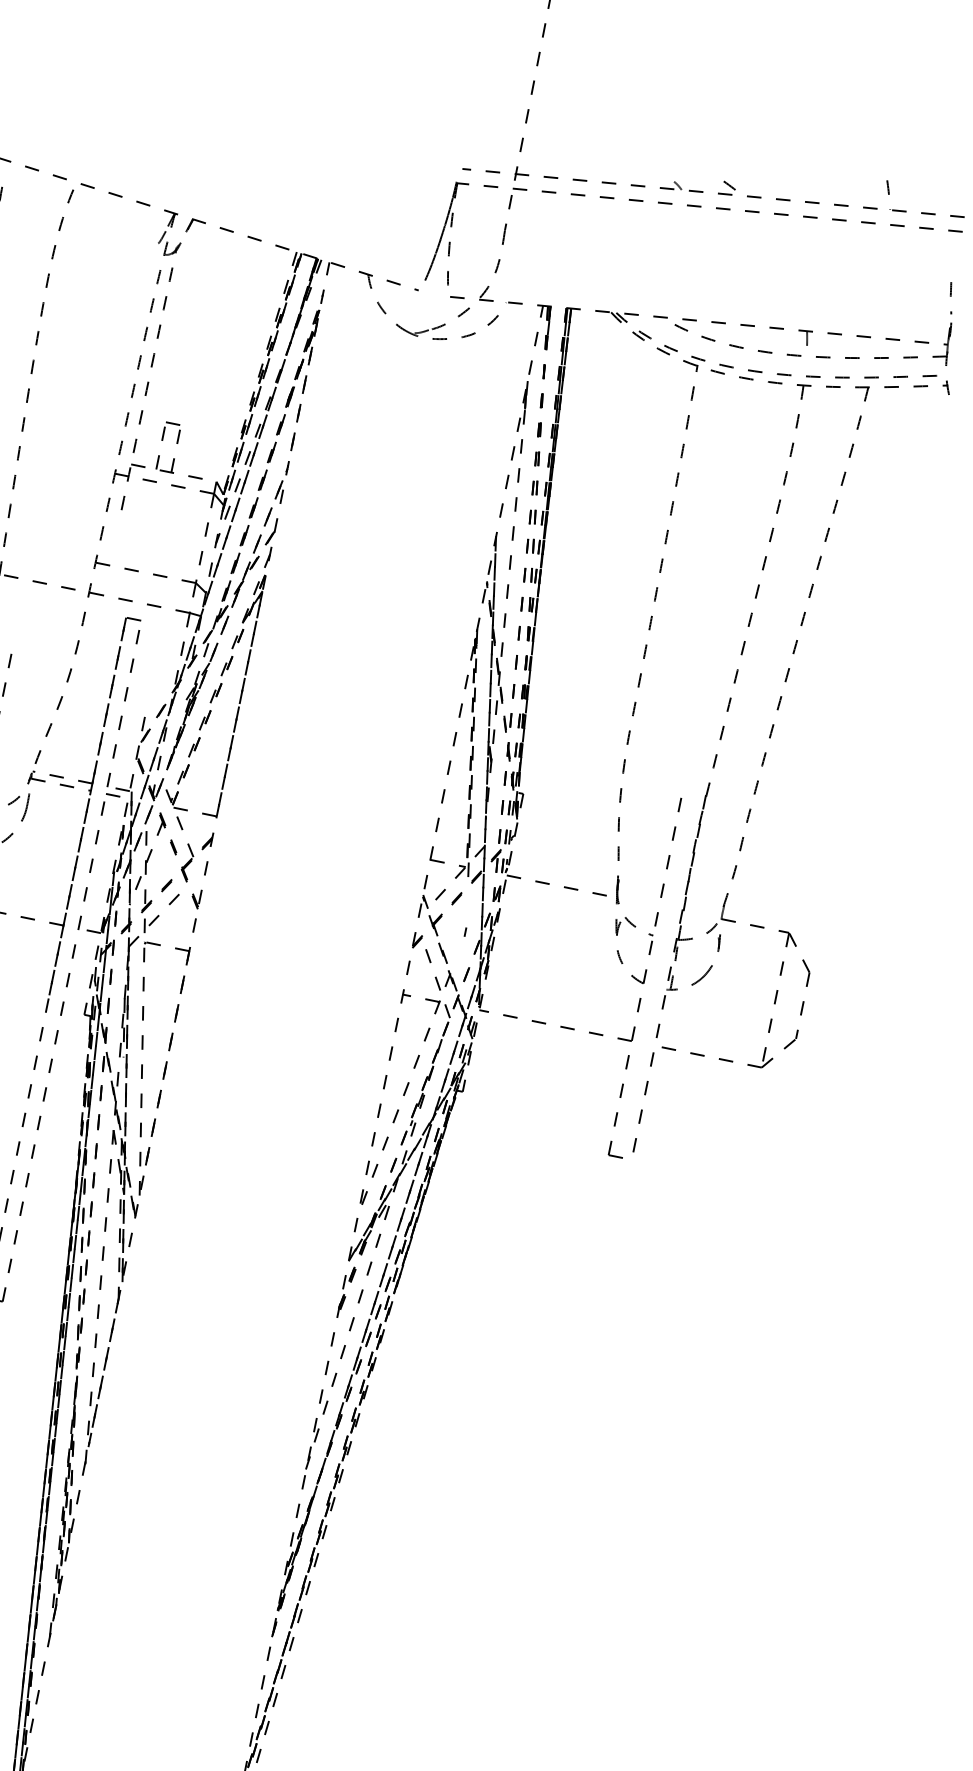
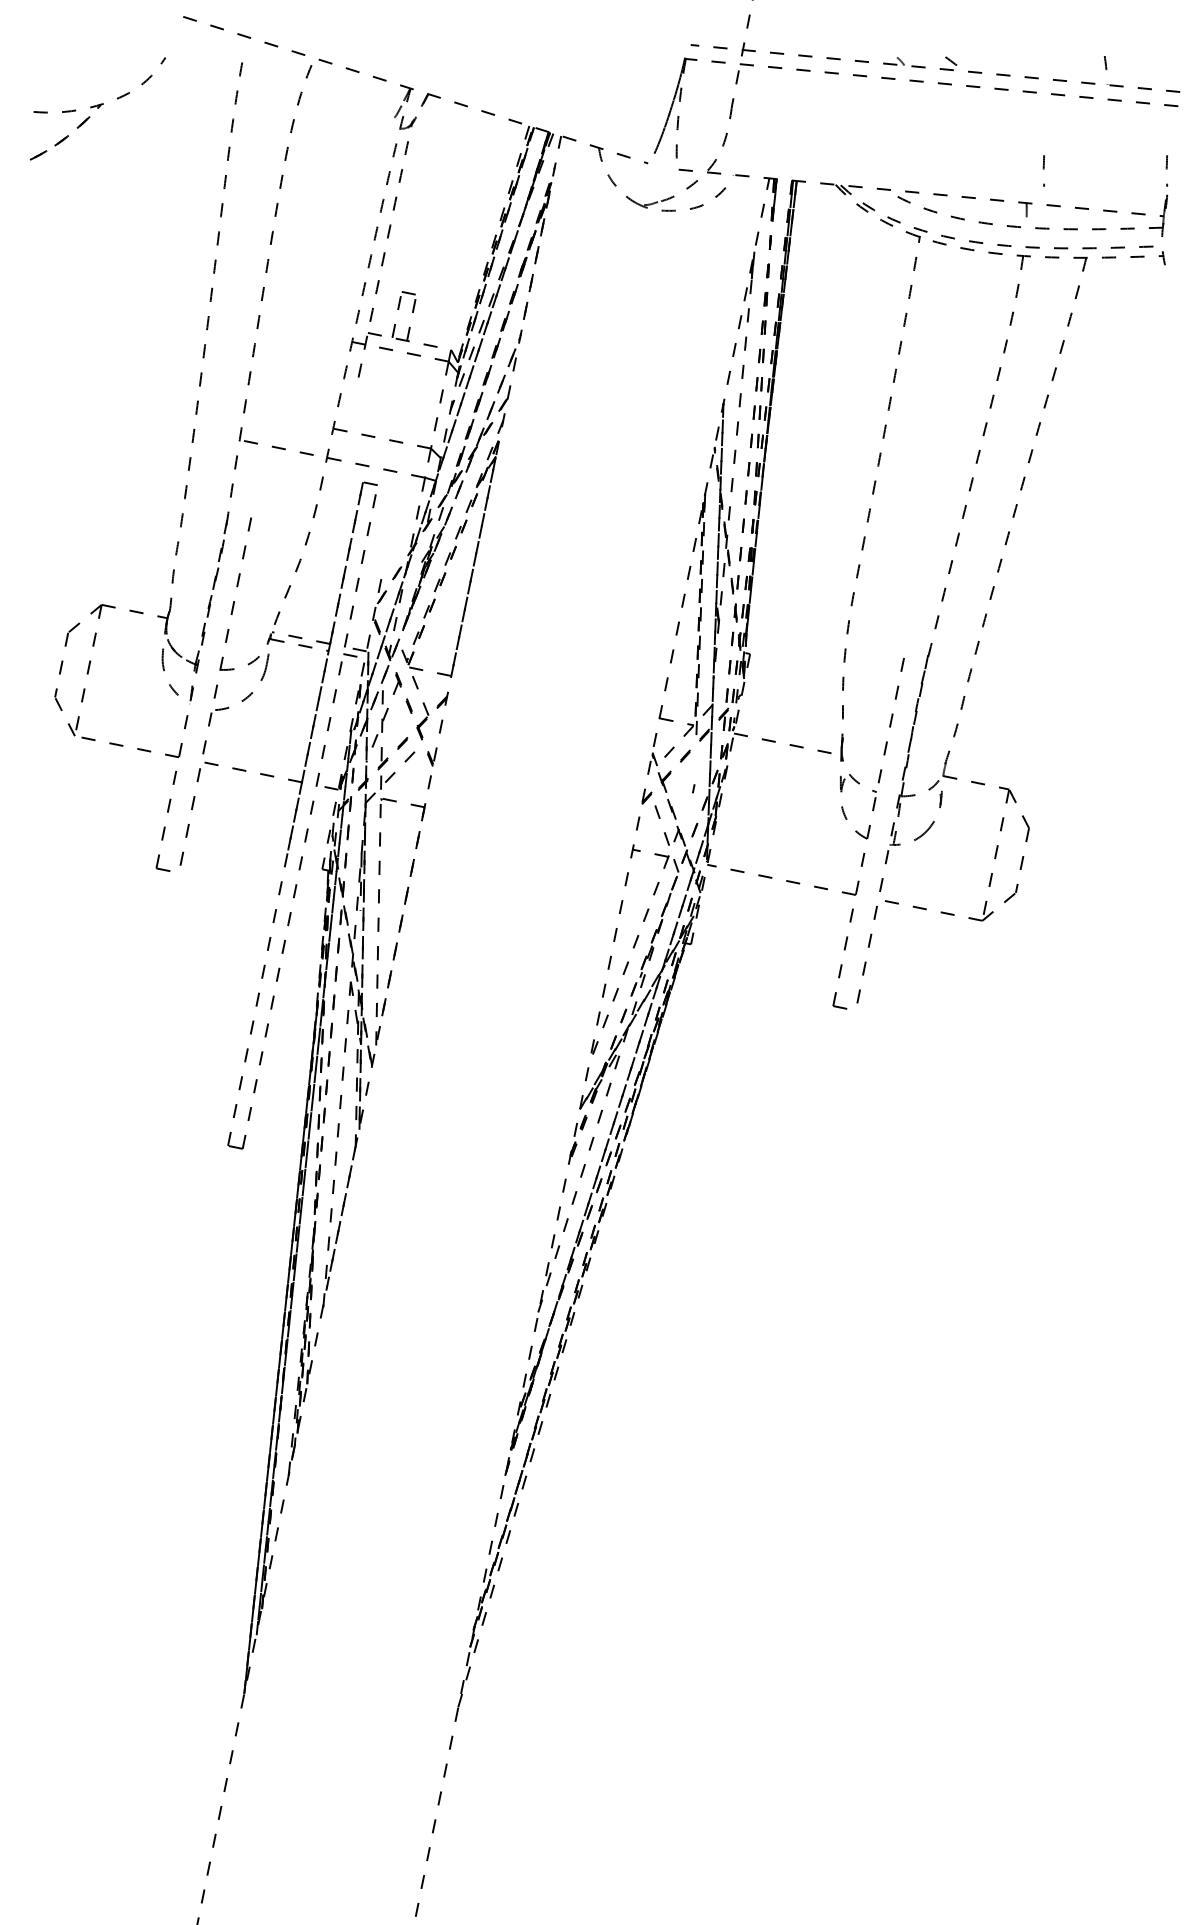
curve: (824, 296) -> (1043, 169), added

